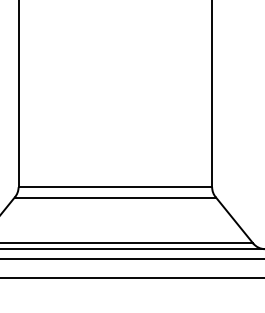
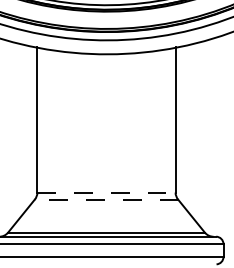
line: (116, 187) -> (107, 192), solid -> dashed
line: (115, 197) -> (106, 199), solid -> dashed

